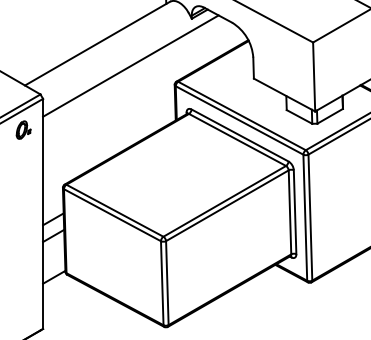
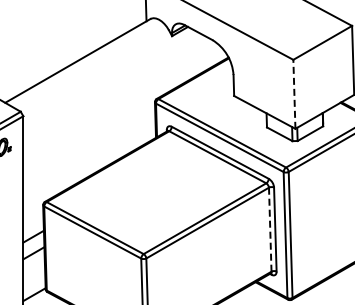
line: (130, 65) -> (110, 82), removed
line: (314, 77) -> (294, 94), solid -> dashed
line: (289, 211) -> (269, 228), solid -> dashed

